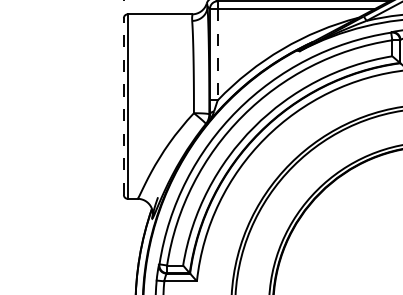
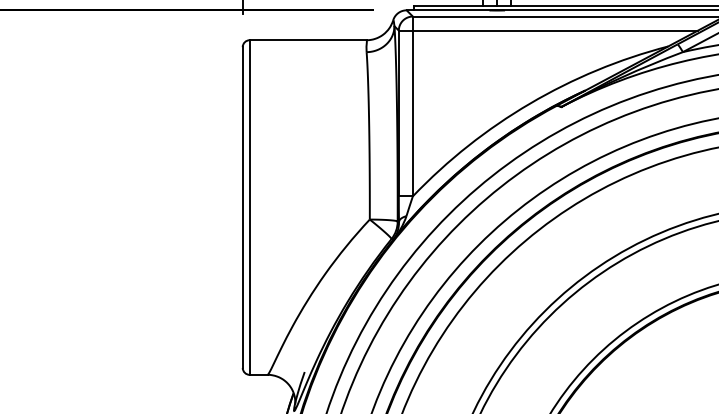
line: (217, 54) -> (412, 113), dashed -> solid
line: (123, 106) -> (242, 207), dashed -> solid

